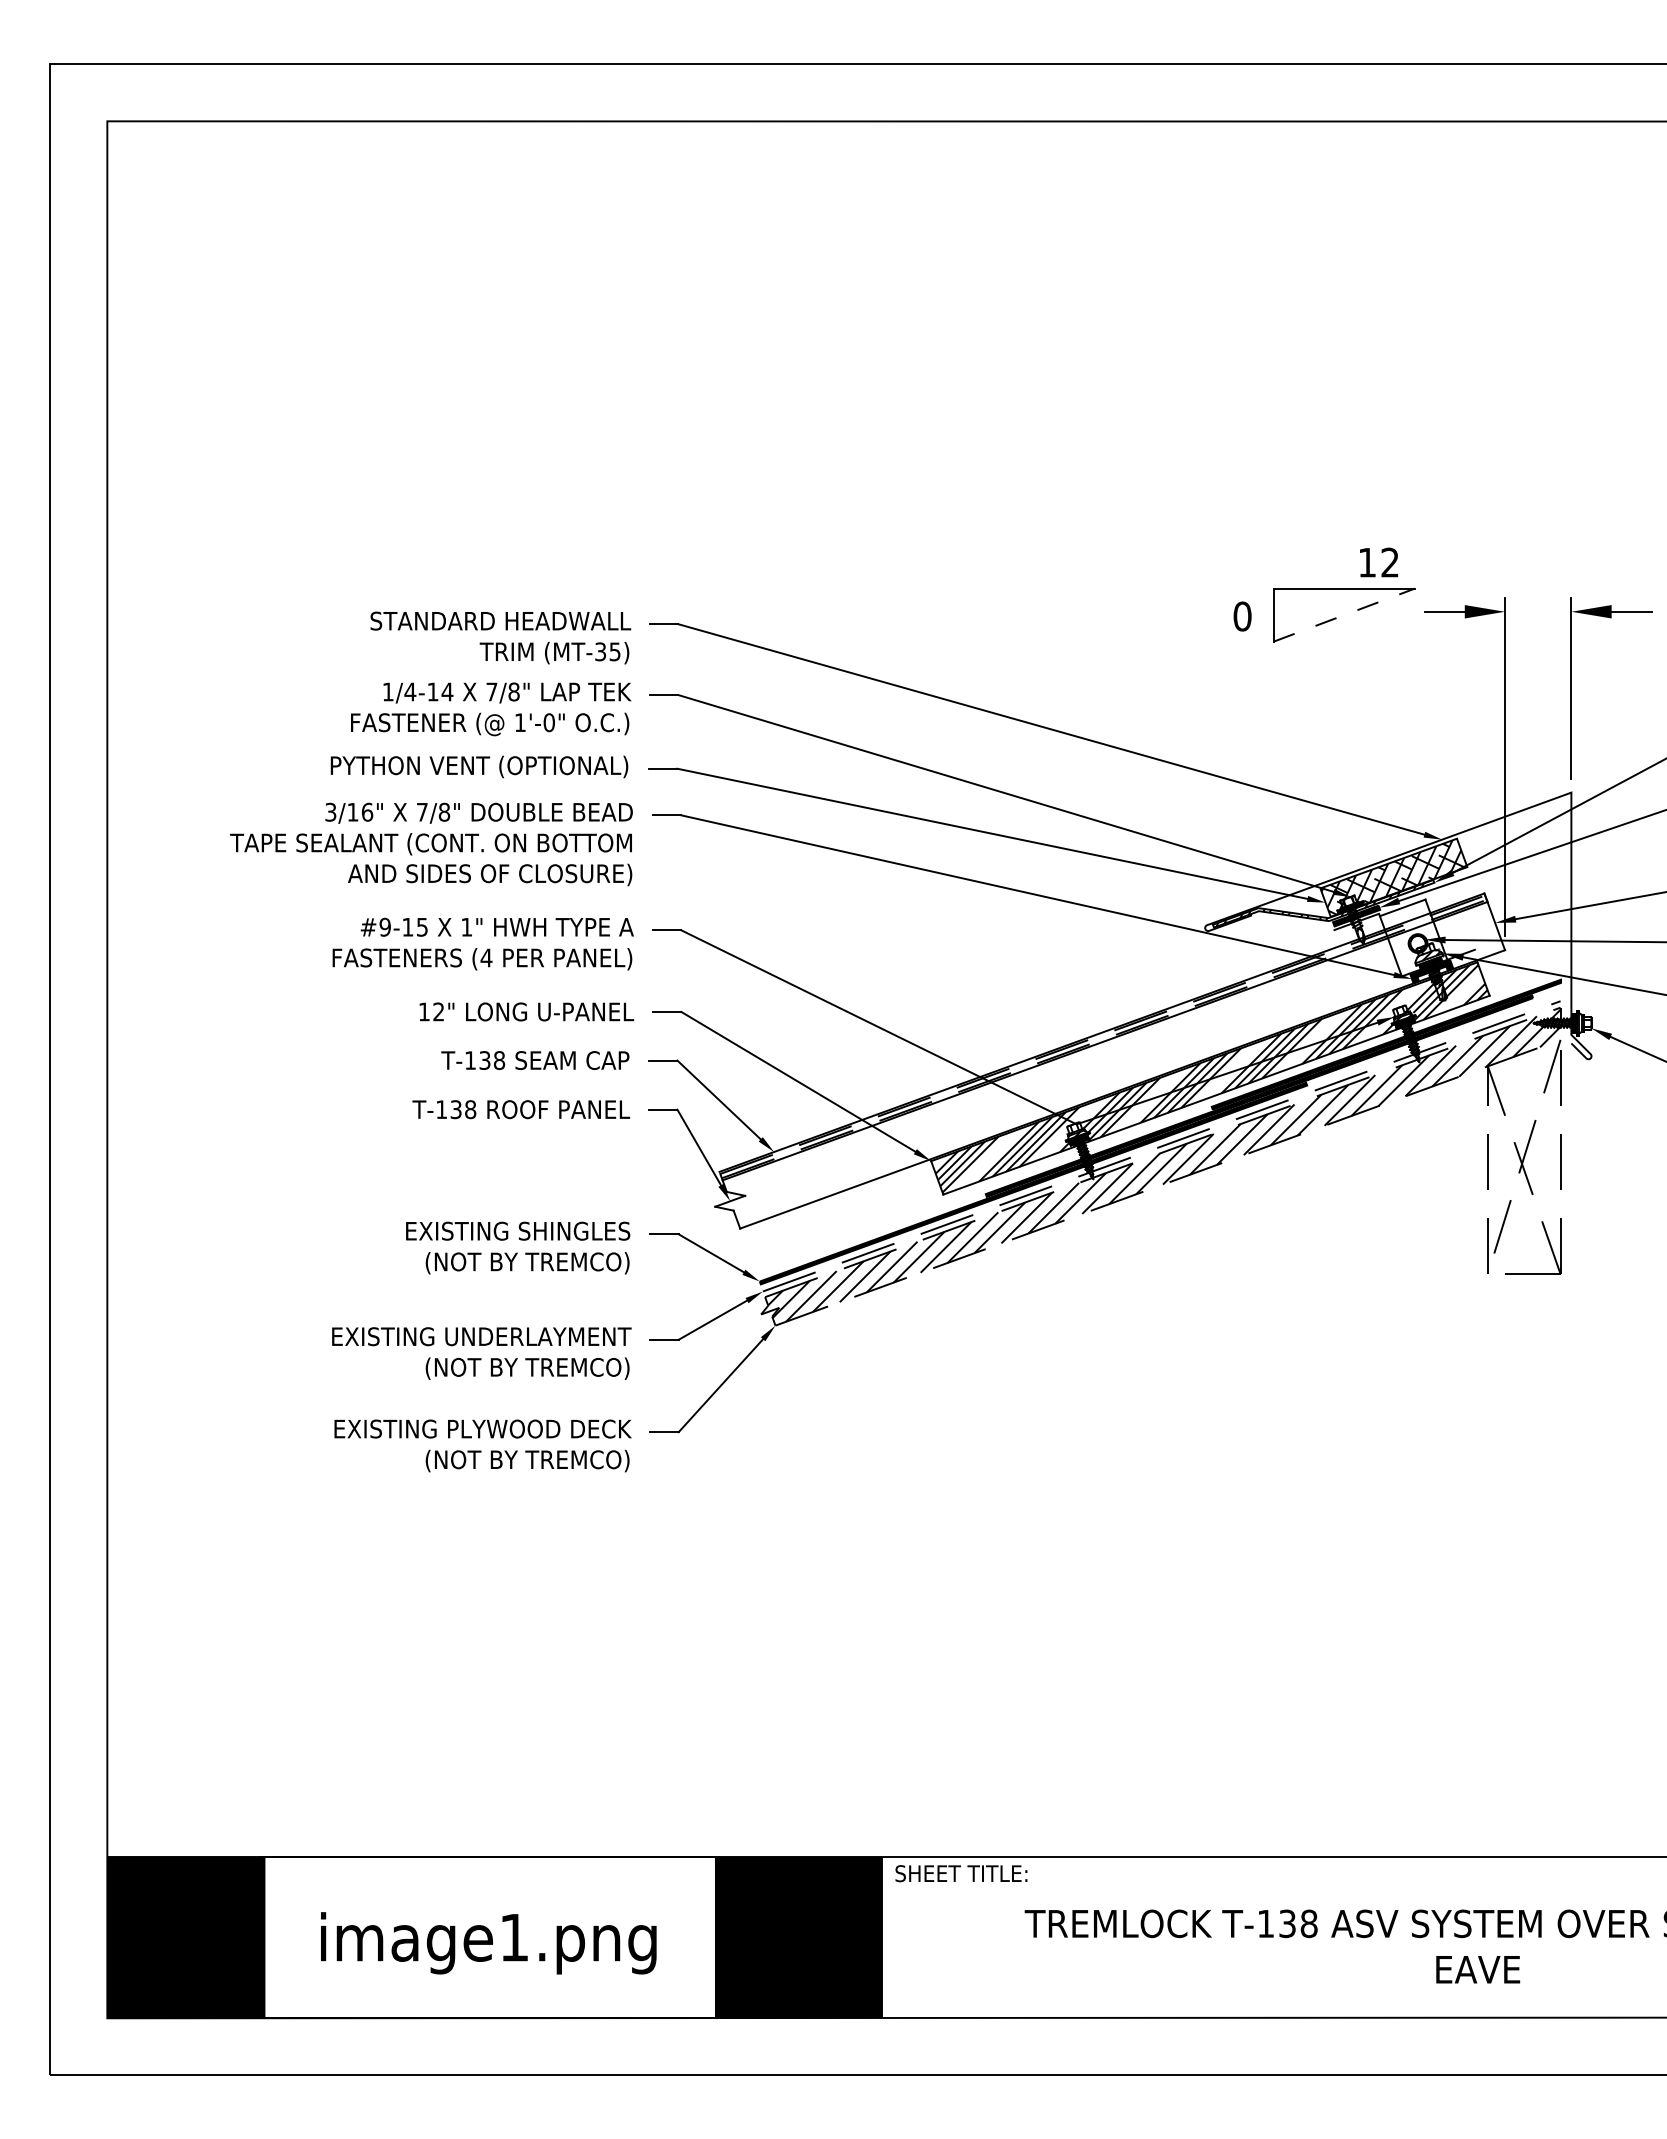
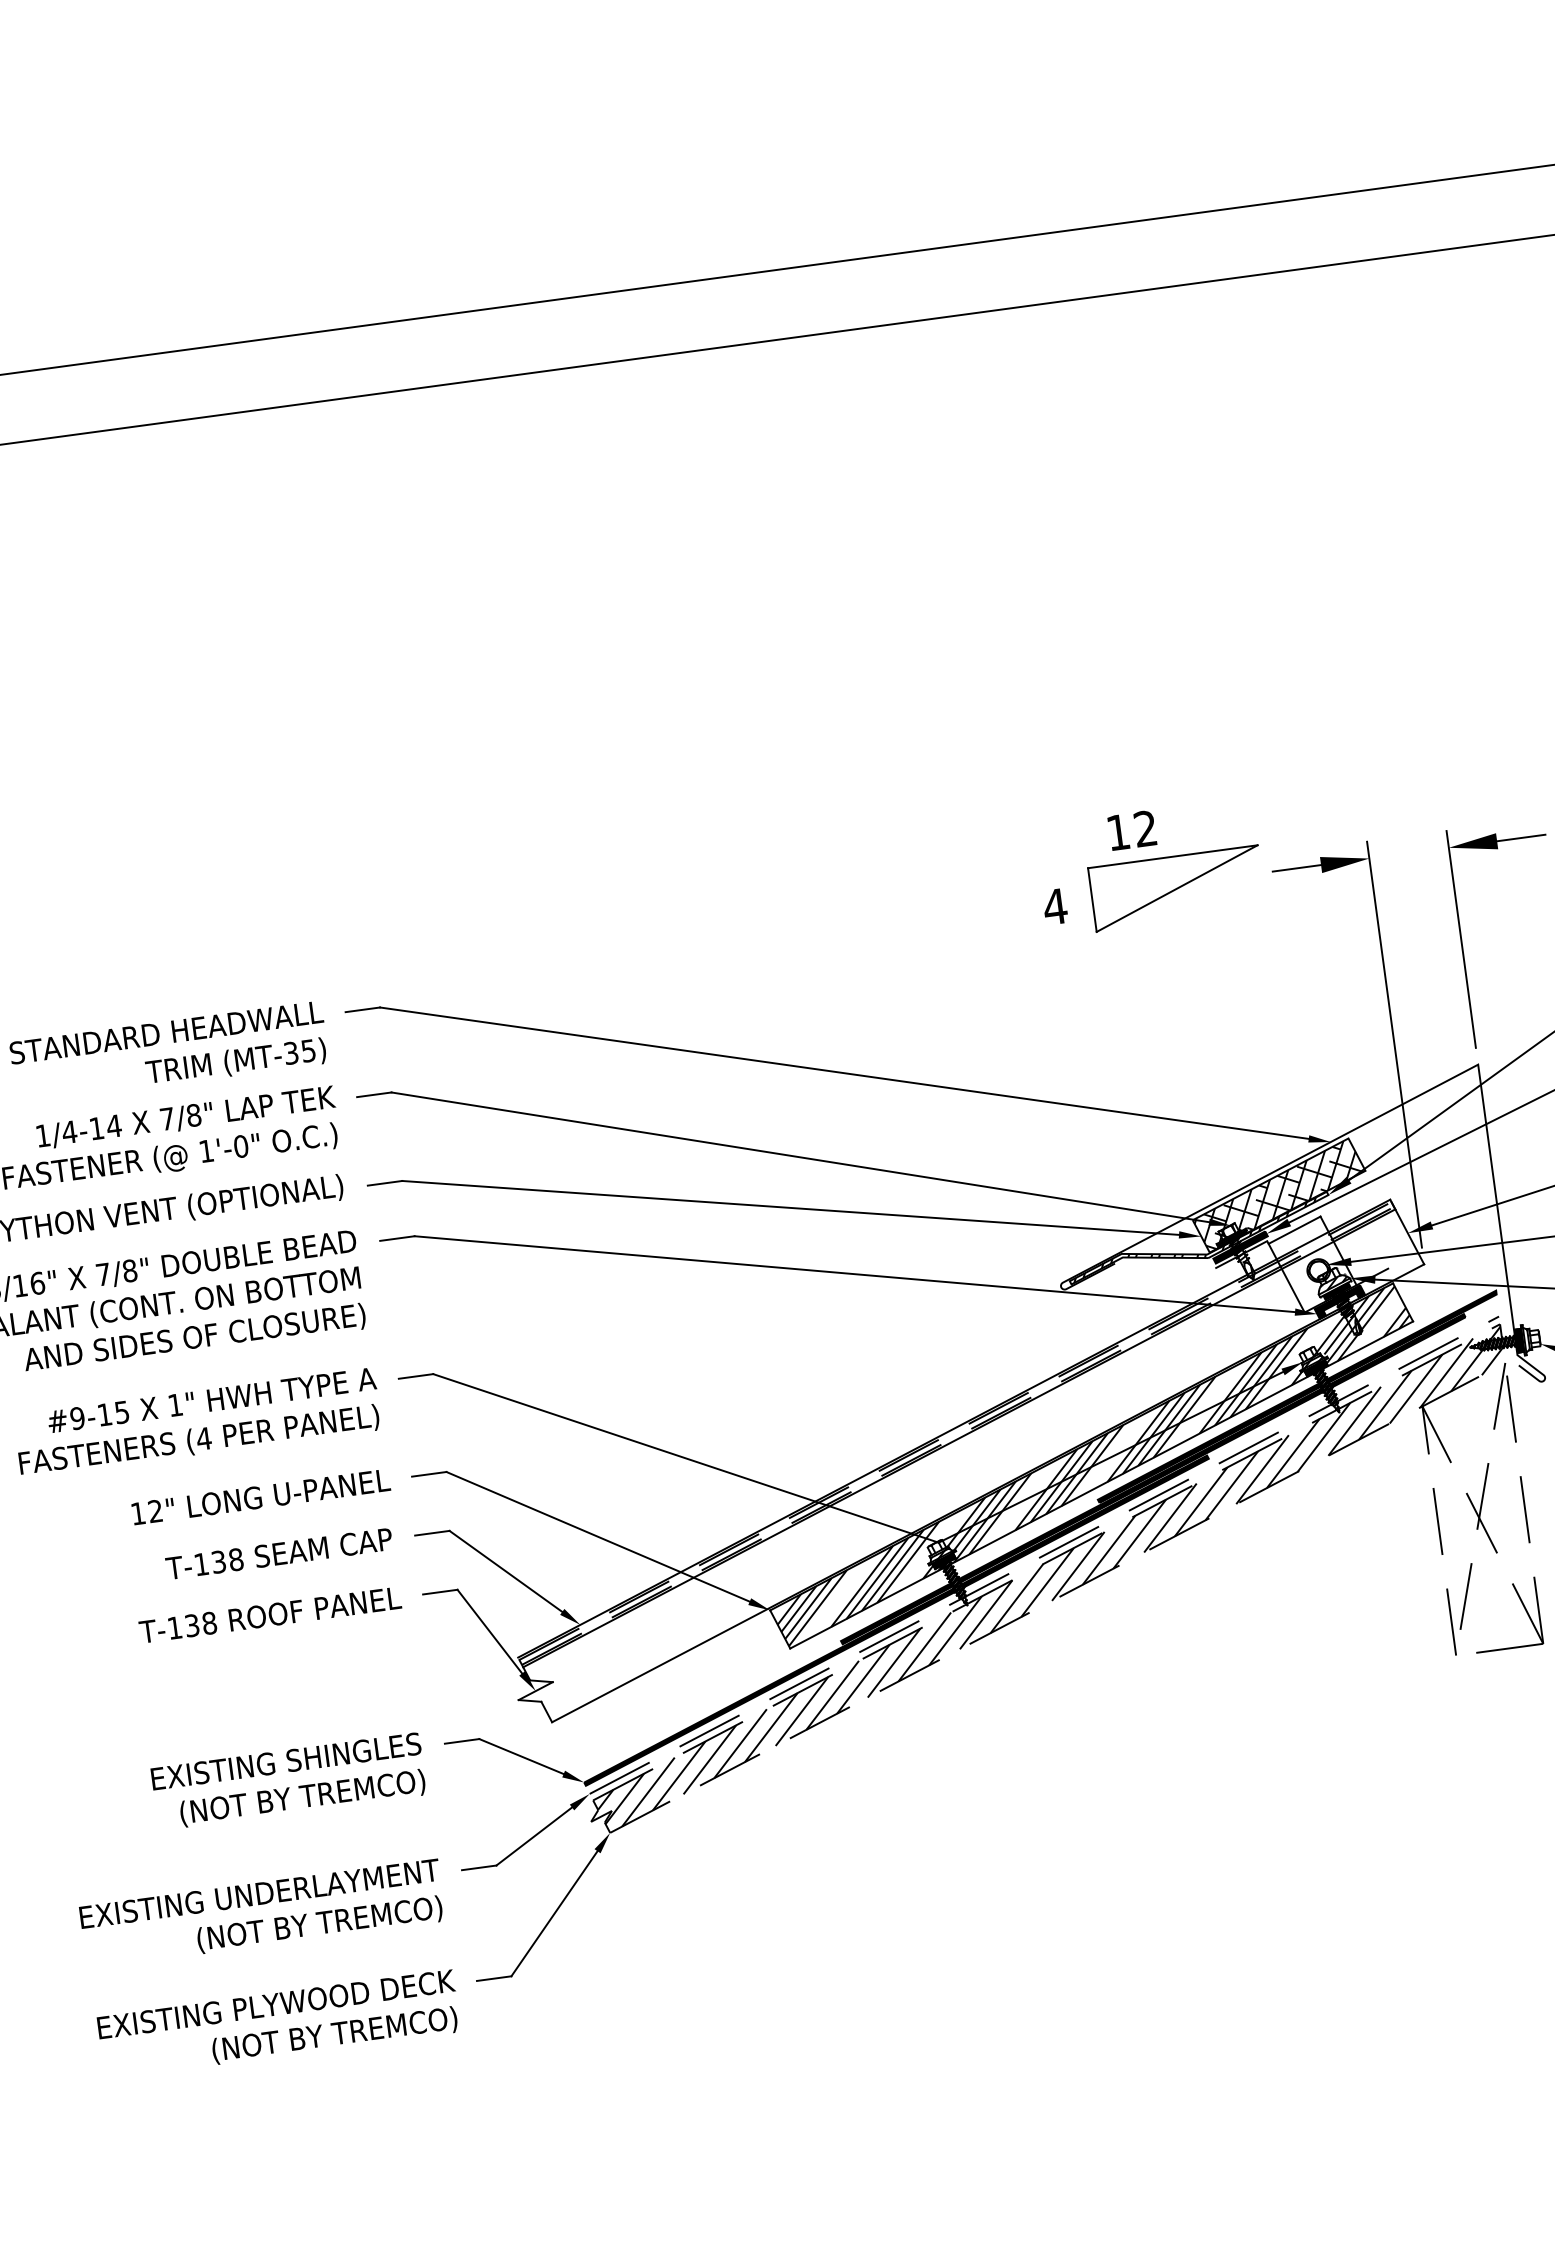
text: (1379, 562) -> (1132, 830), moved
line: (1344, 615) -> (1177, 889), dashed -> solid
text: (1242, 616) -> (1055, 906), 0 -> 4

